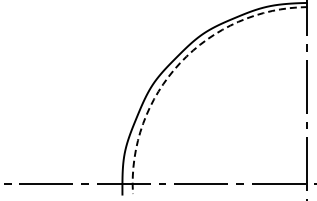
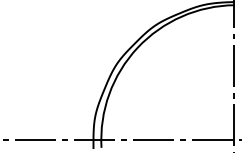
arc: (180, 63) -> (137, 48), dashed -> solid

